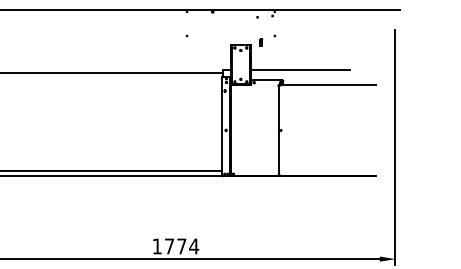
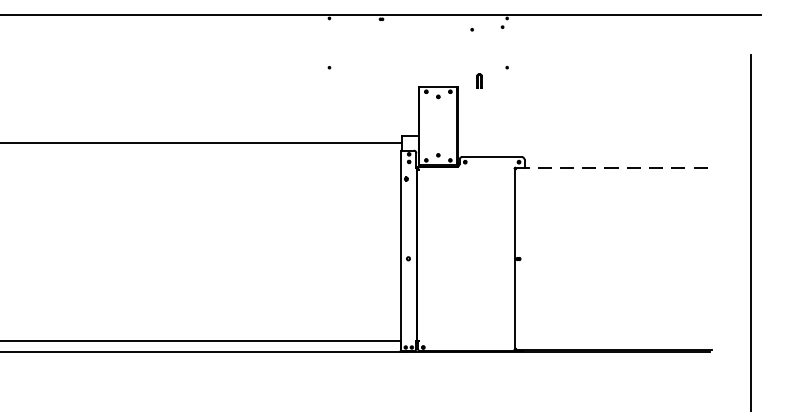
line: (300, 69) -> (559, 135), removed
line: (327, 85) -> (613, 167), solid -> dashed

